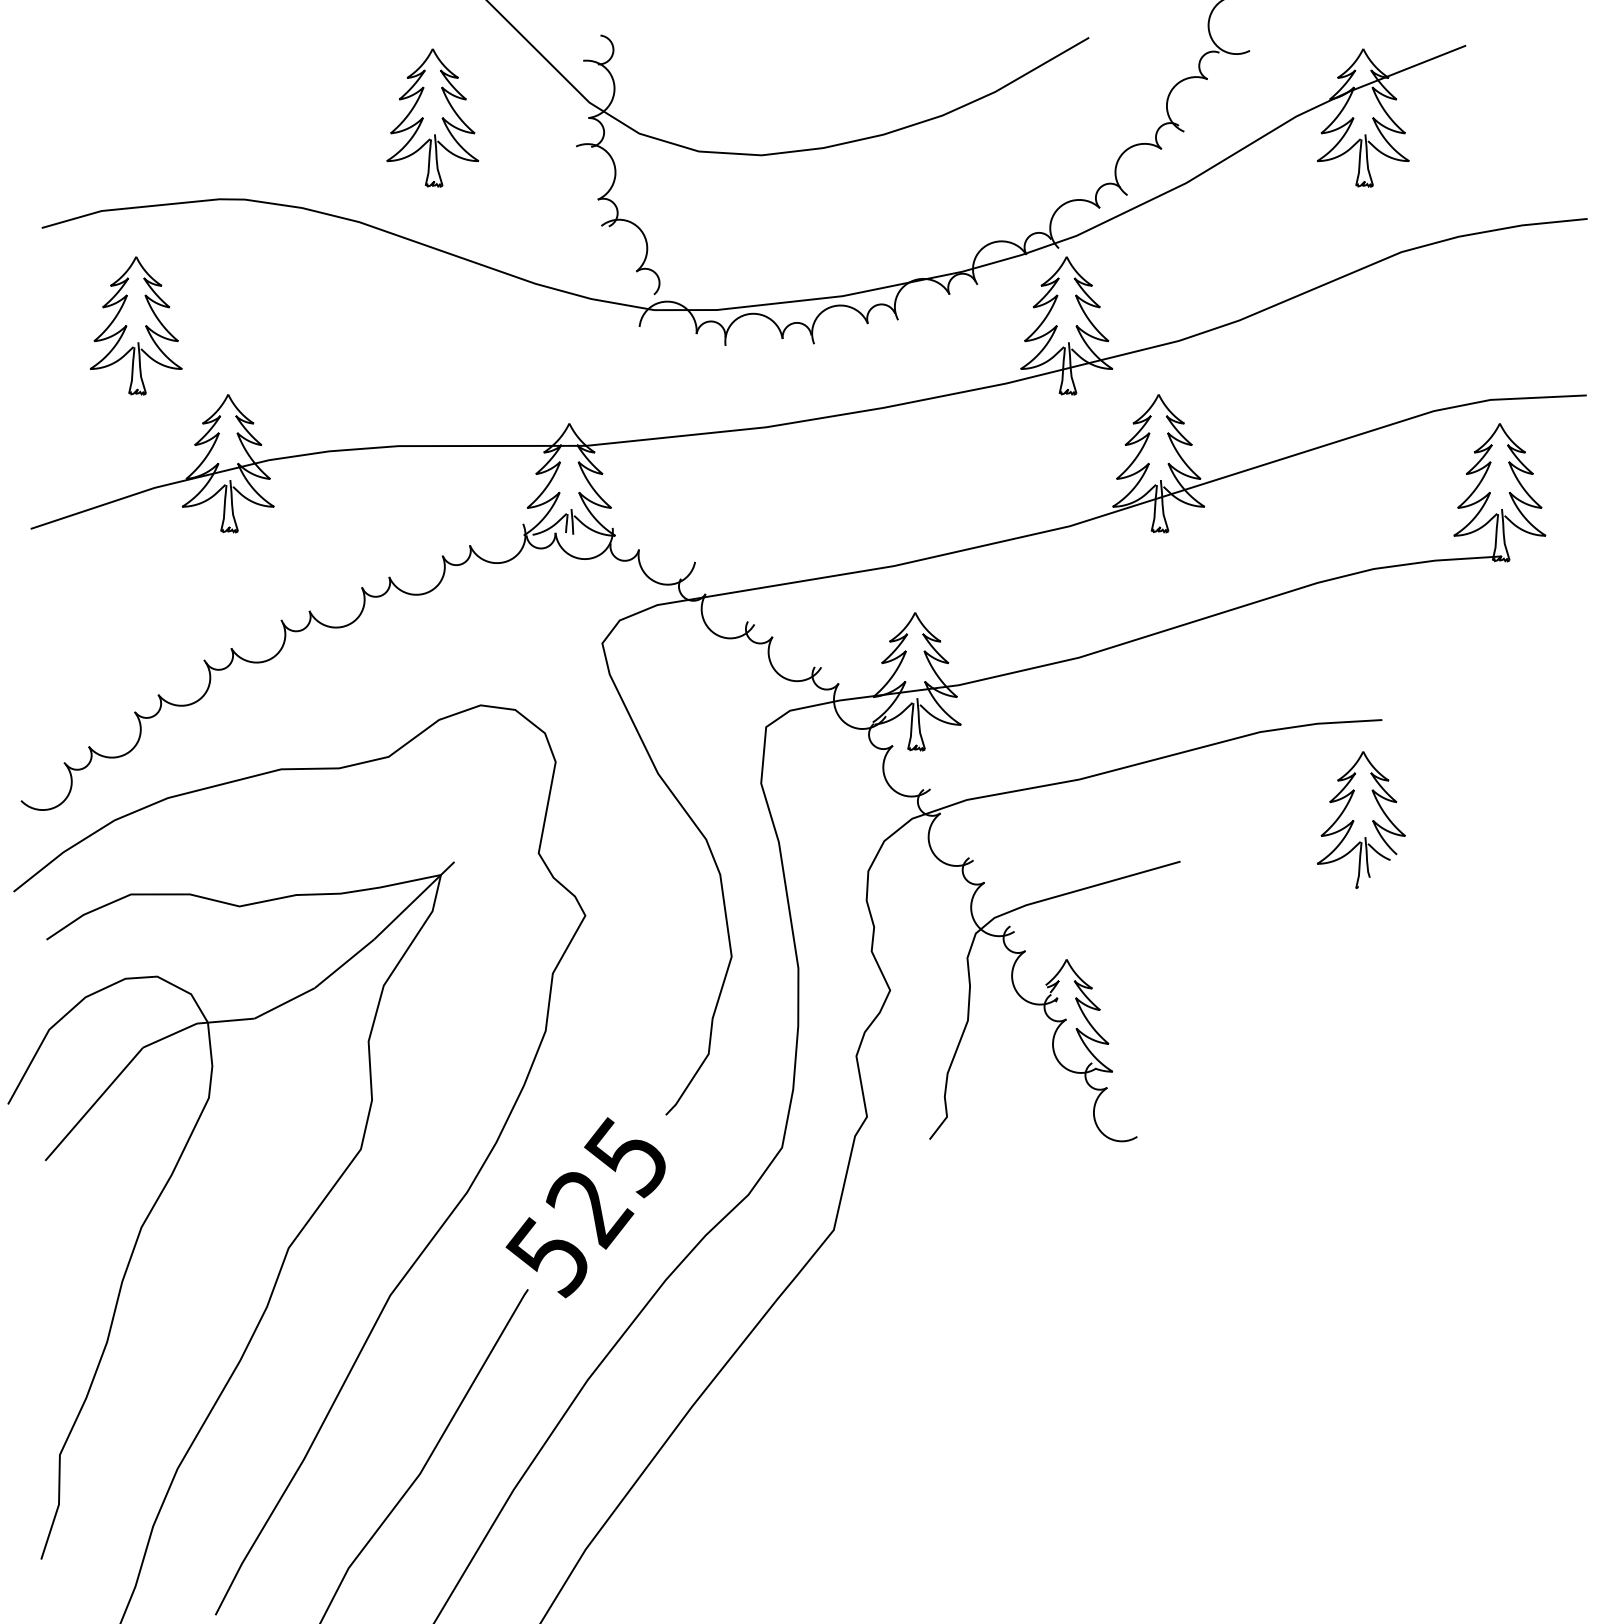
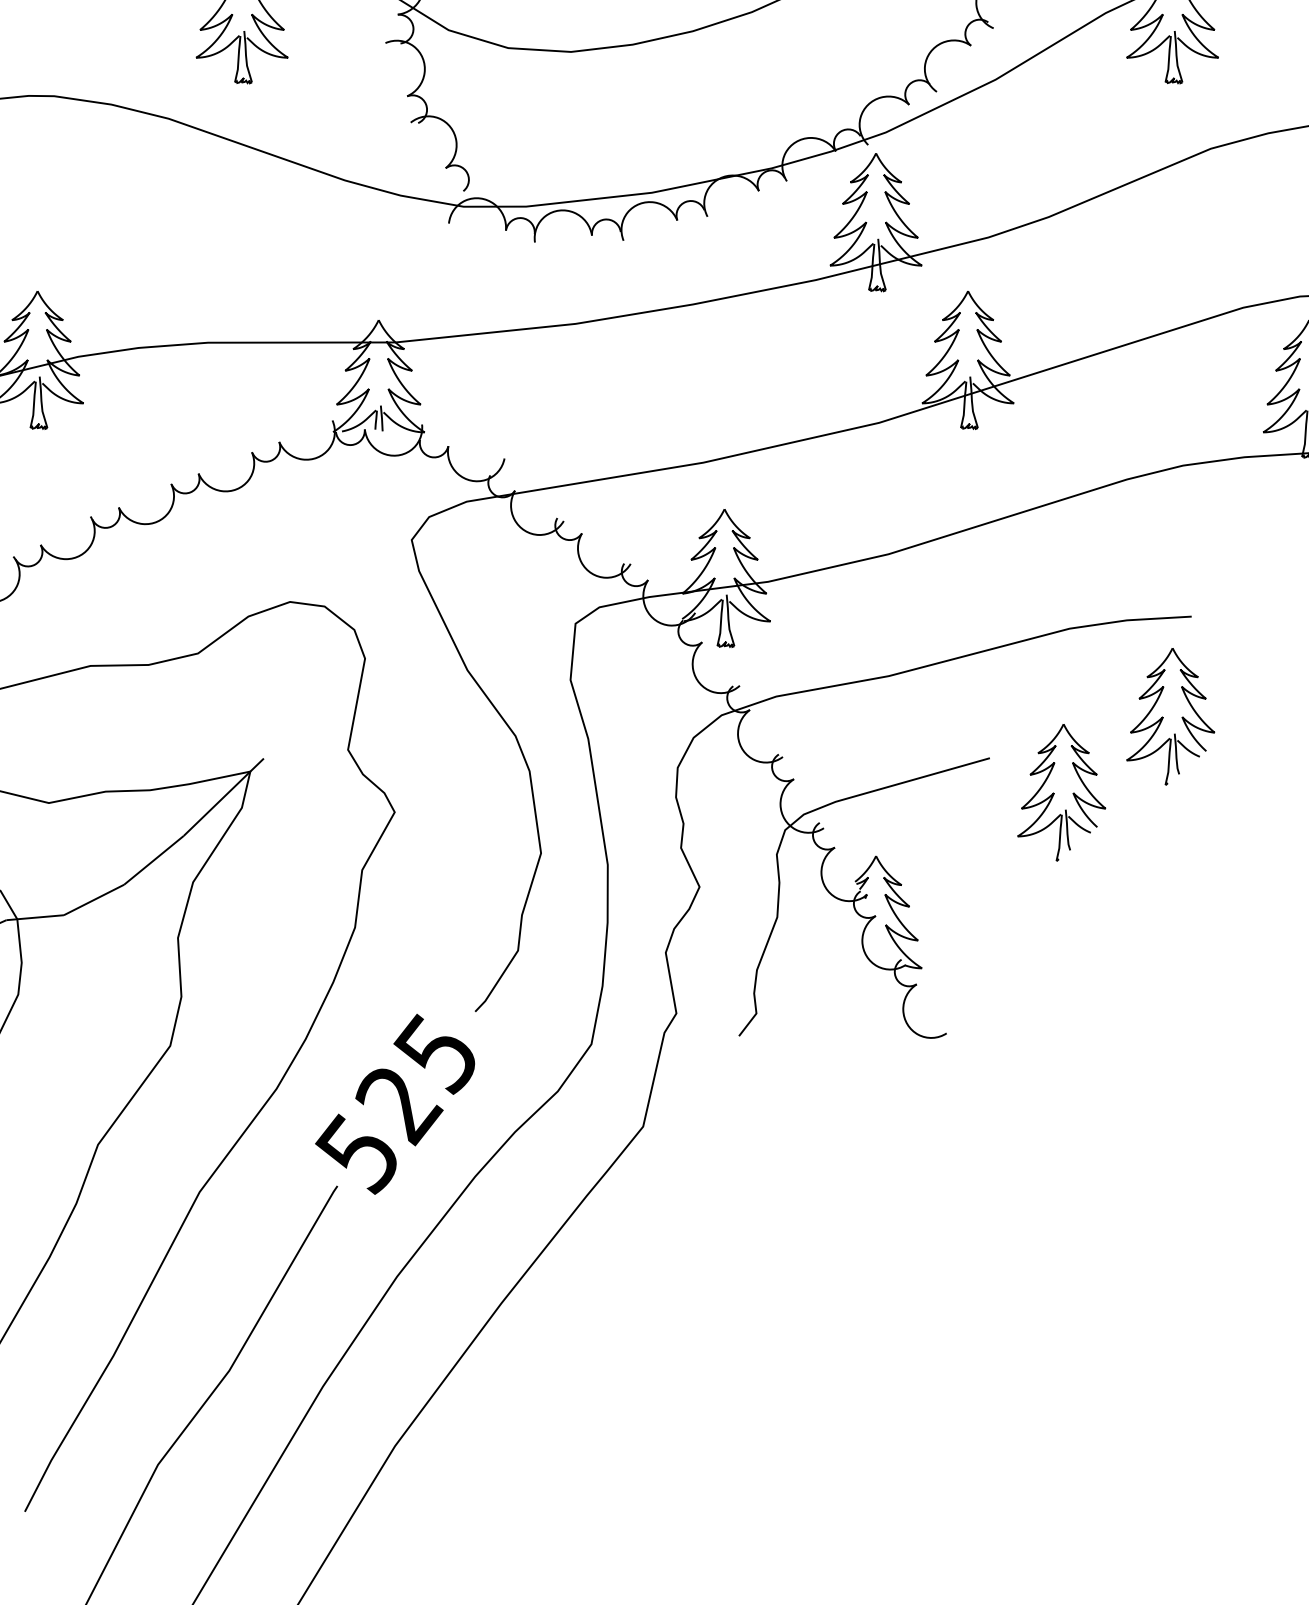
part: (1245, 896) -> (1054, 793), added

